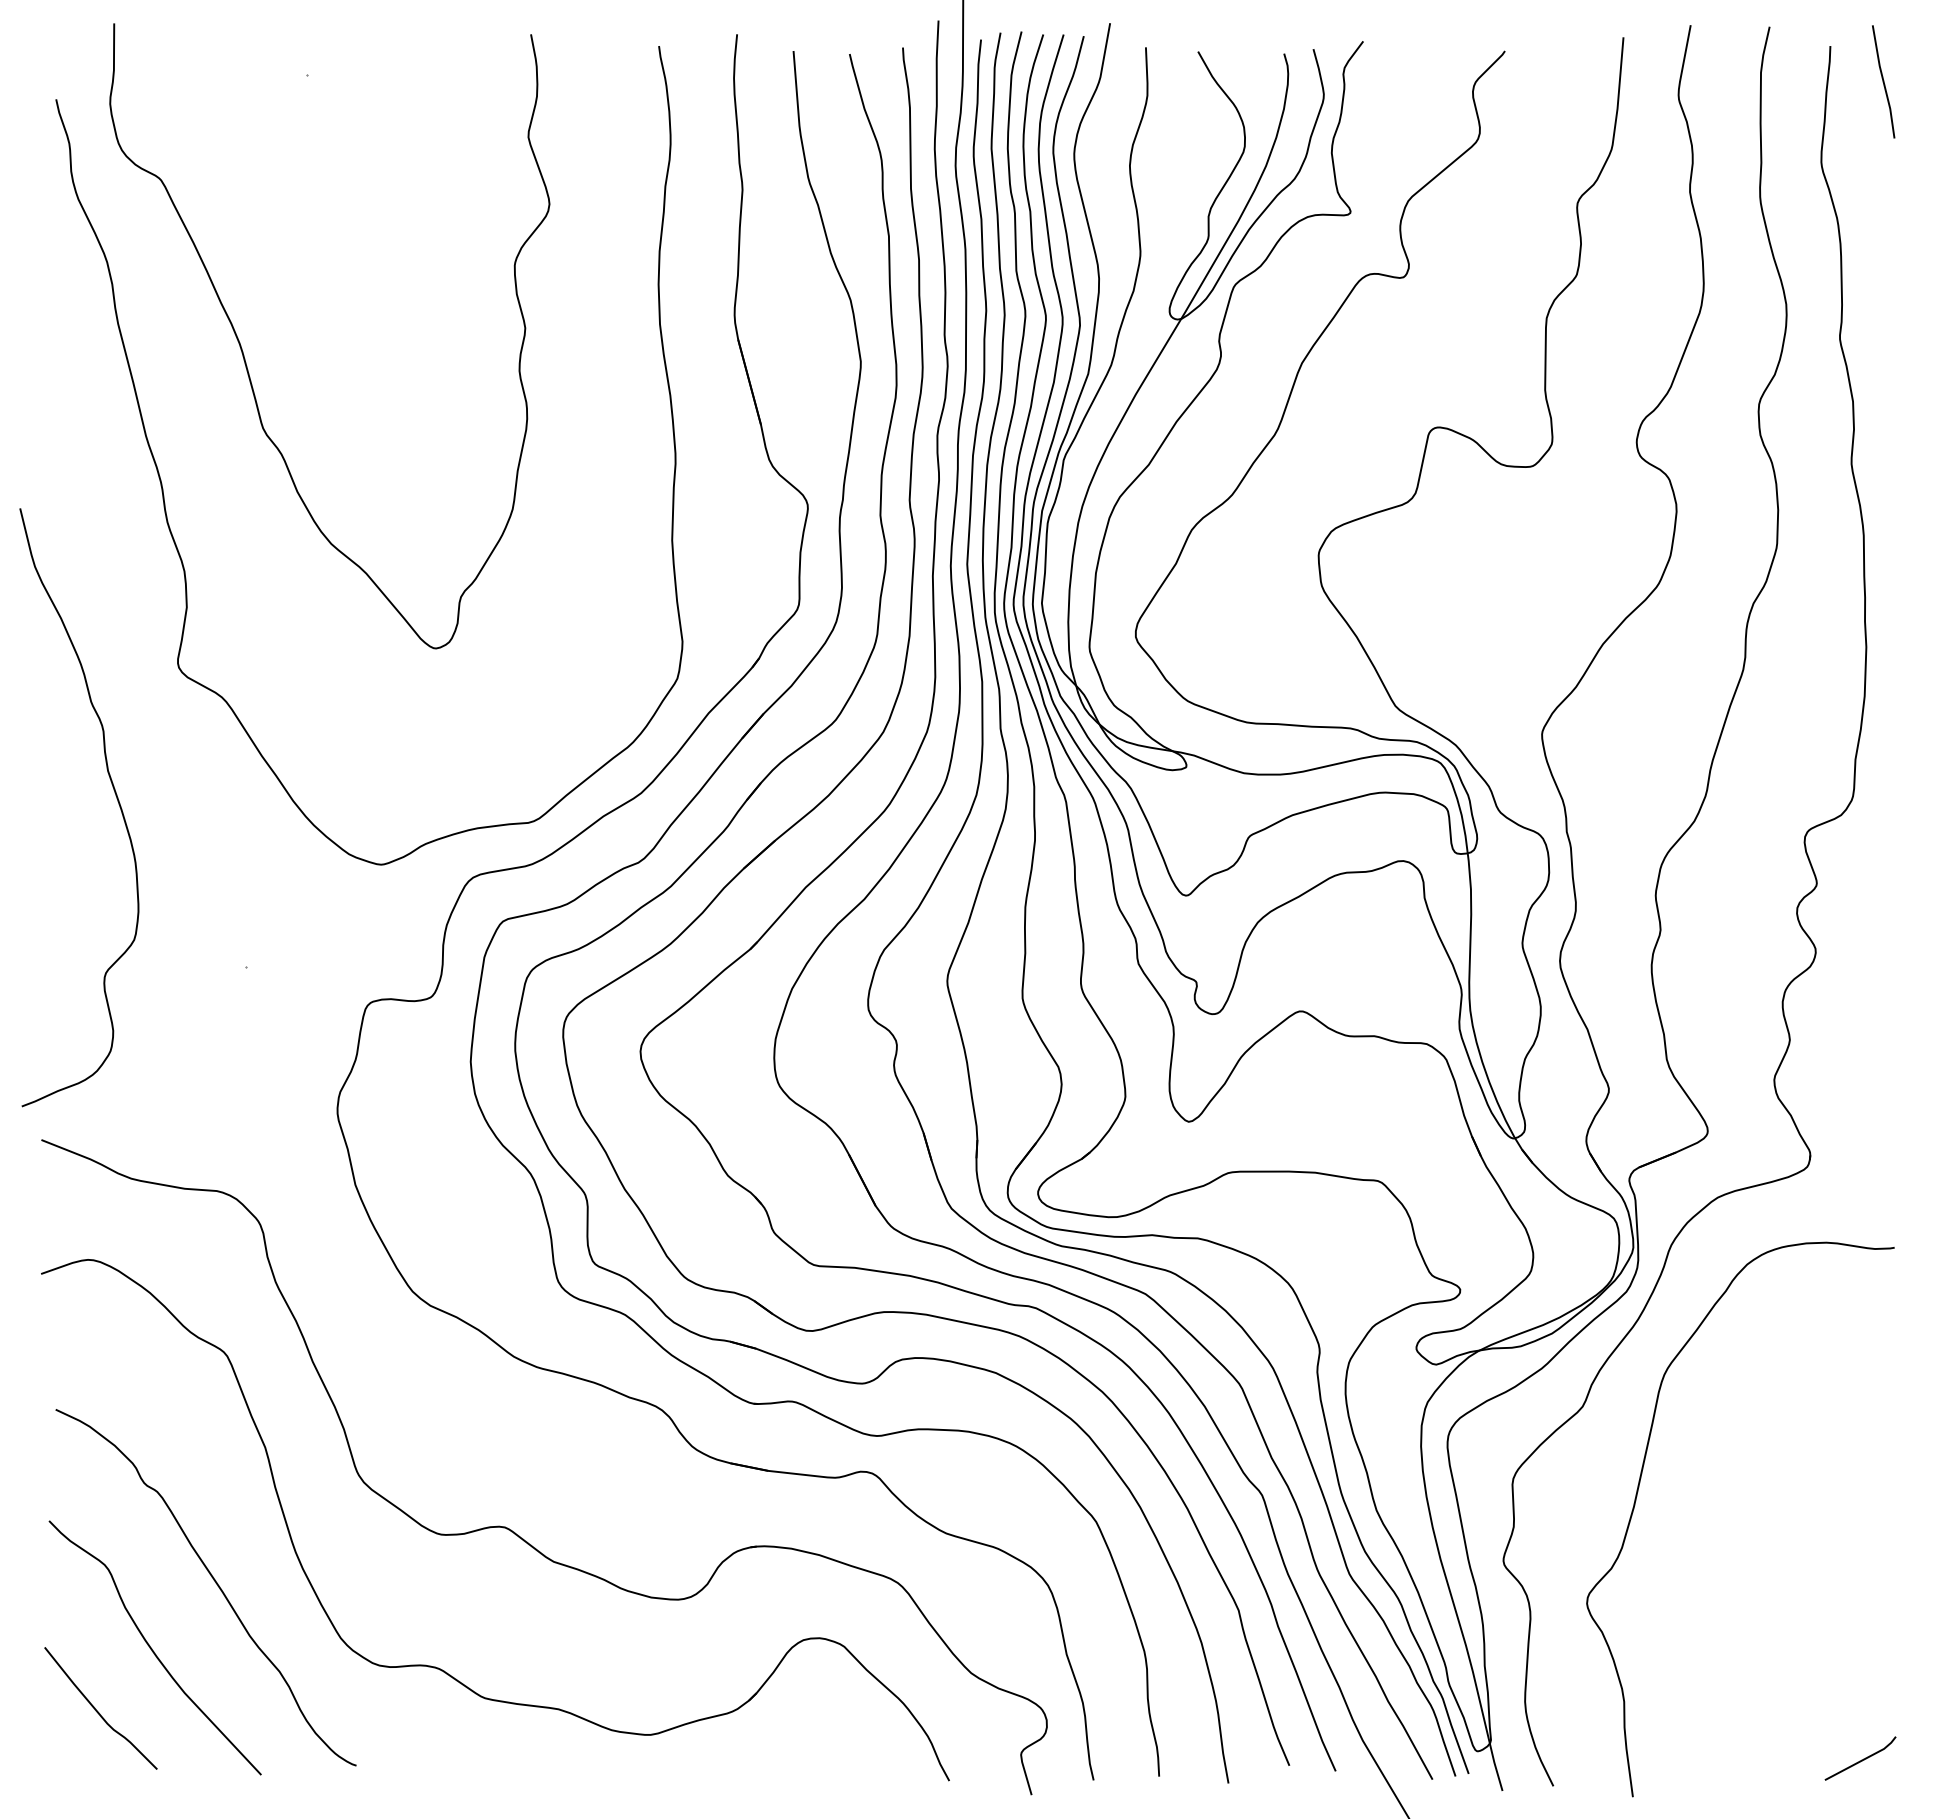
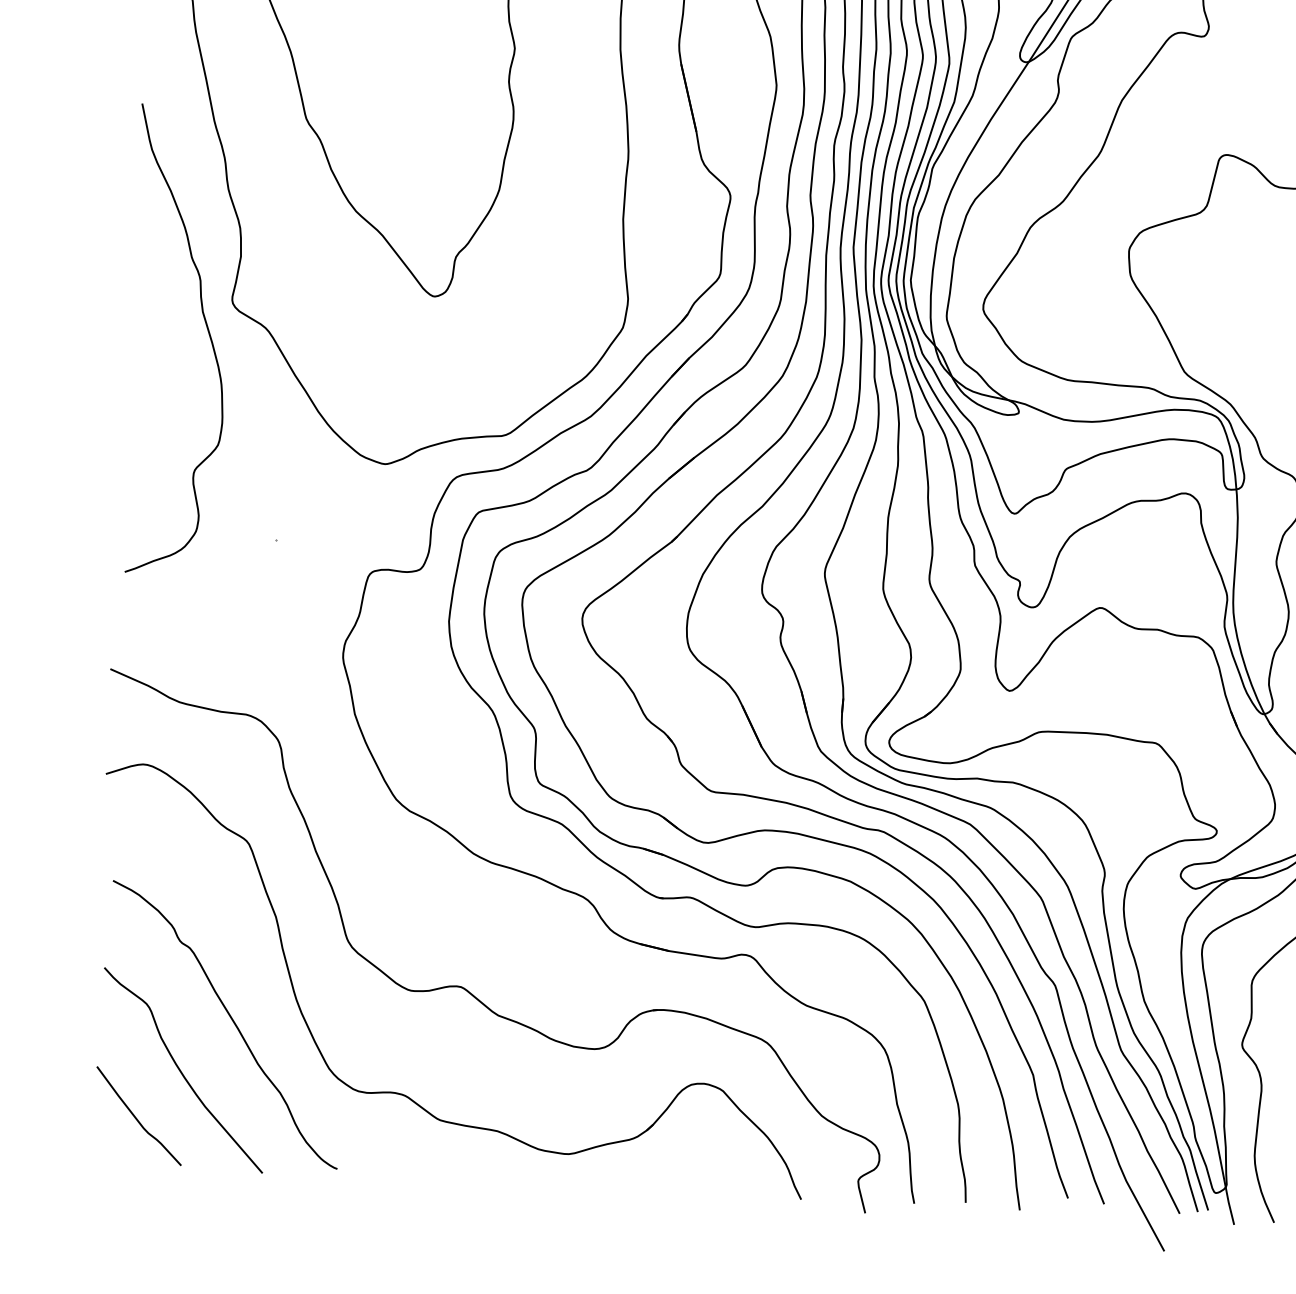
curve: (114, 793) -> (207, 329), moved

